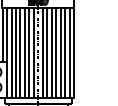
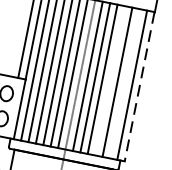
line: (56, 52) -> (110, 80), removed
line: (65, 52) -> (125, 83), removed
line: (74, 53) -> (139, 88), solid -> dashed

